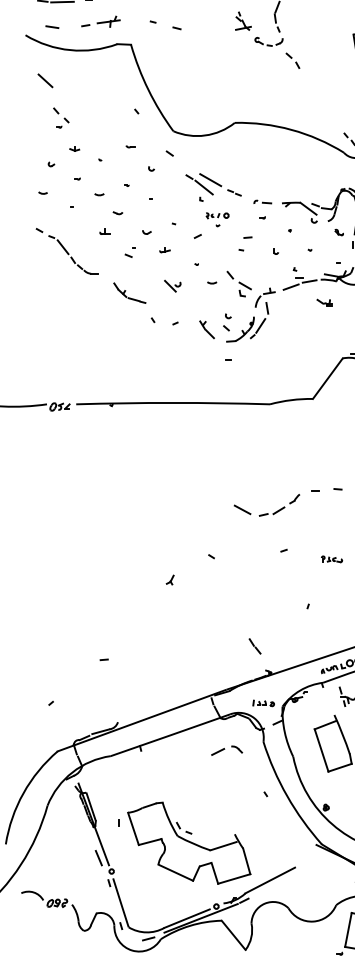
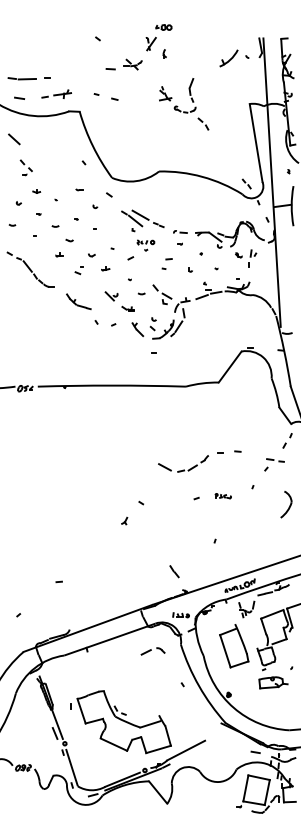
part: (324, 302) -> (127, 308), moved
part: (330, 559) -> (222, 496), moved
part: (170, 579) -> (124, 520), moved

